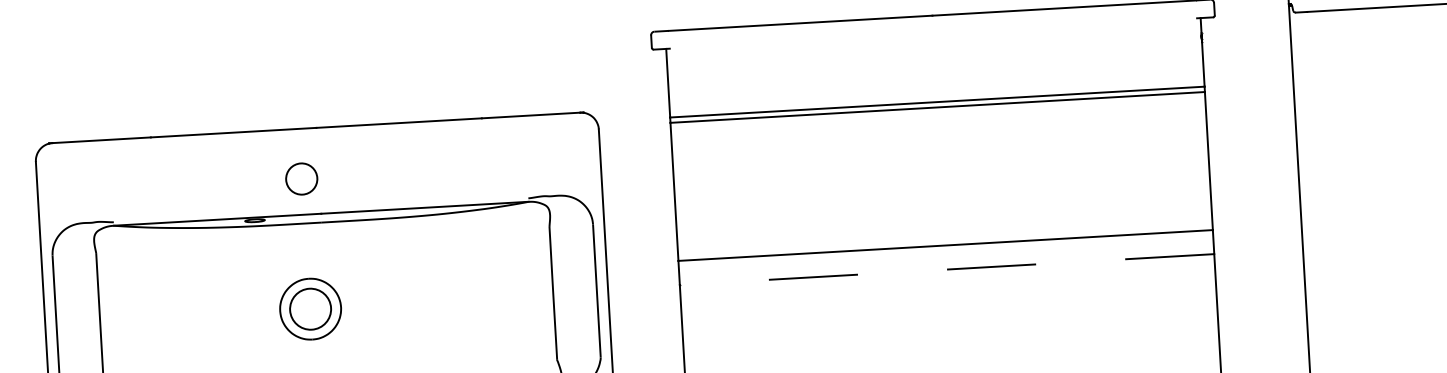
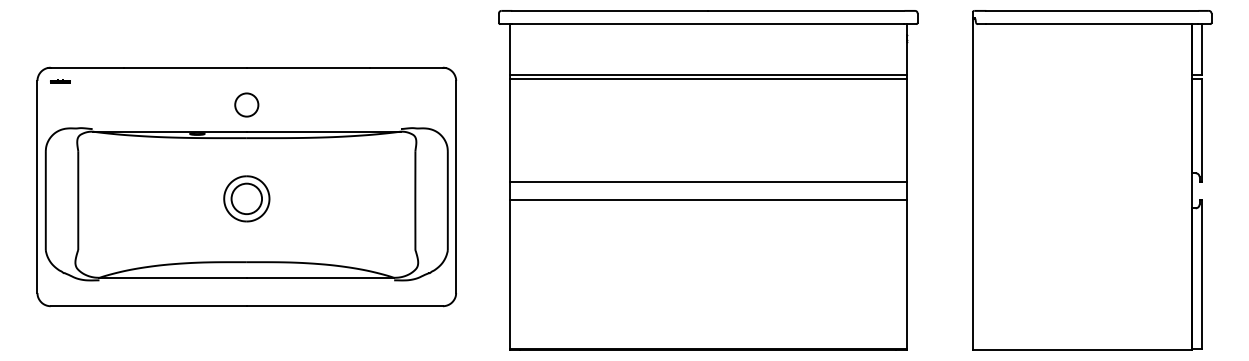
line: (933, 33) -> (708, 24), added
line: (66, 160) -> (60, 81), added
circle: (301, 178) -> (246, 104), moved
line: (947, 269) -> (708, 199), dashed -> solid
part: (310, 308) -> (246, 198), moved

